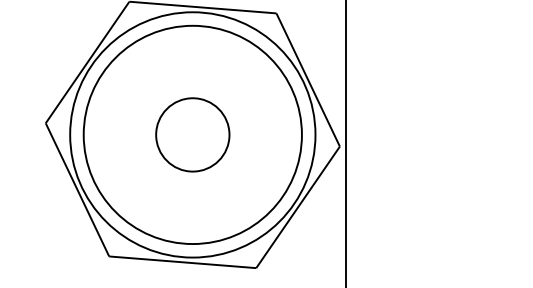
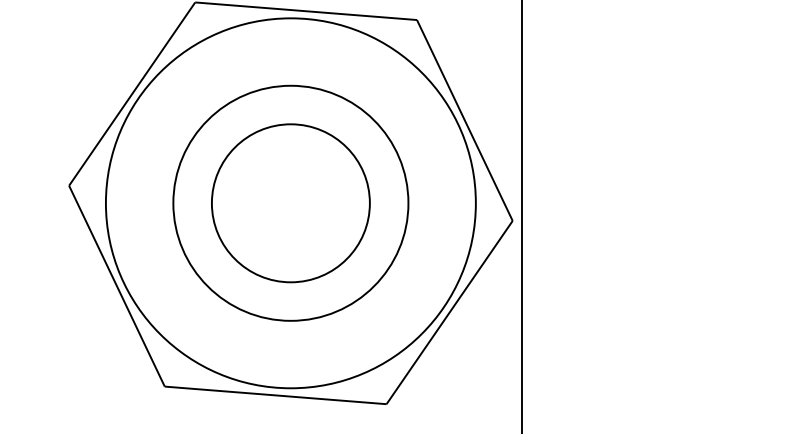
circle: (192, 134) -> (290, 202), size x0.71
circle: (192, 134) -> (290, 202), size x1.43

